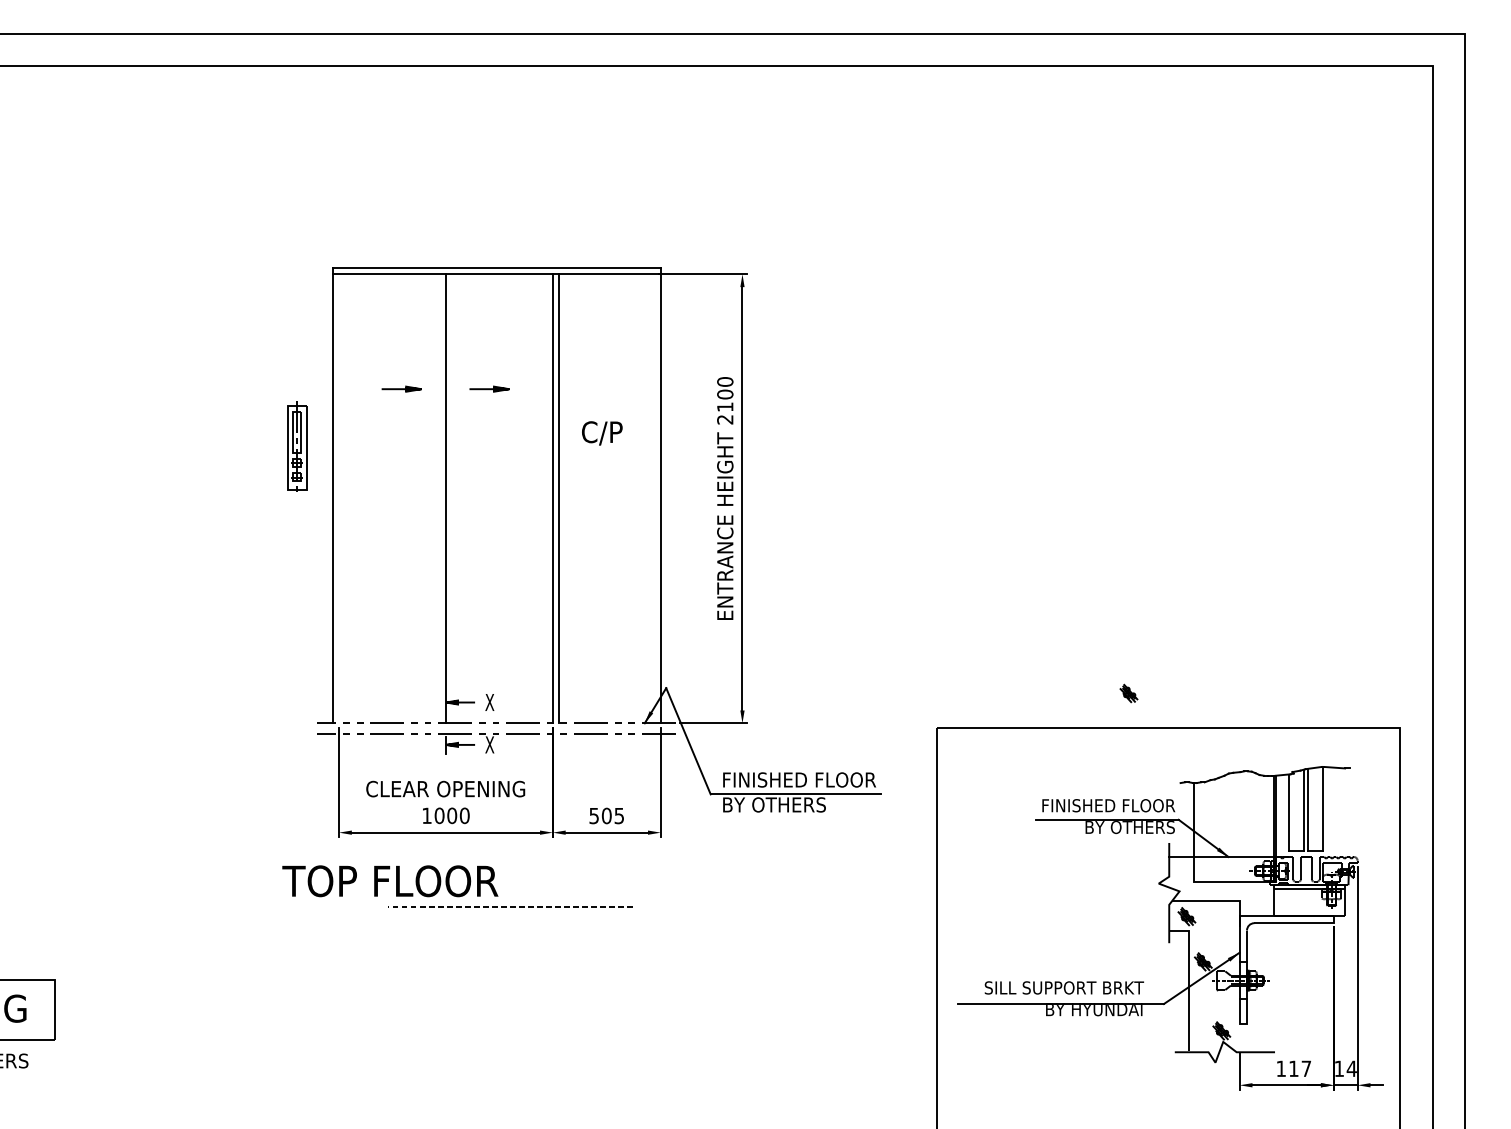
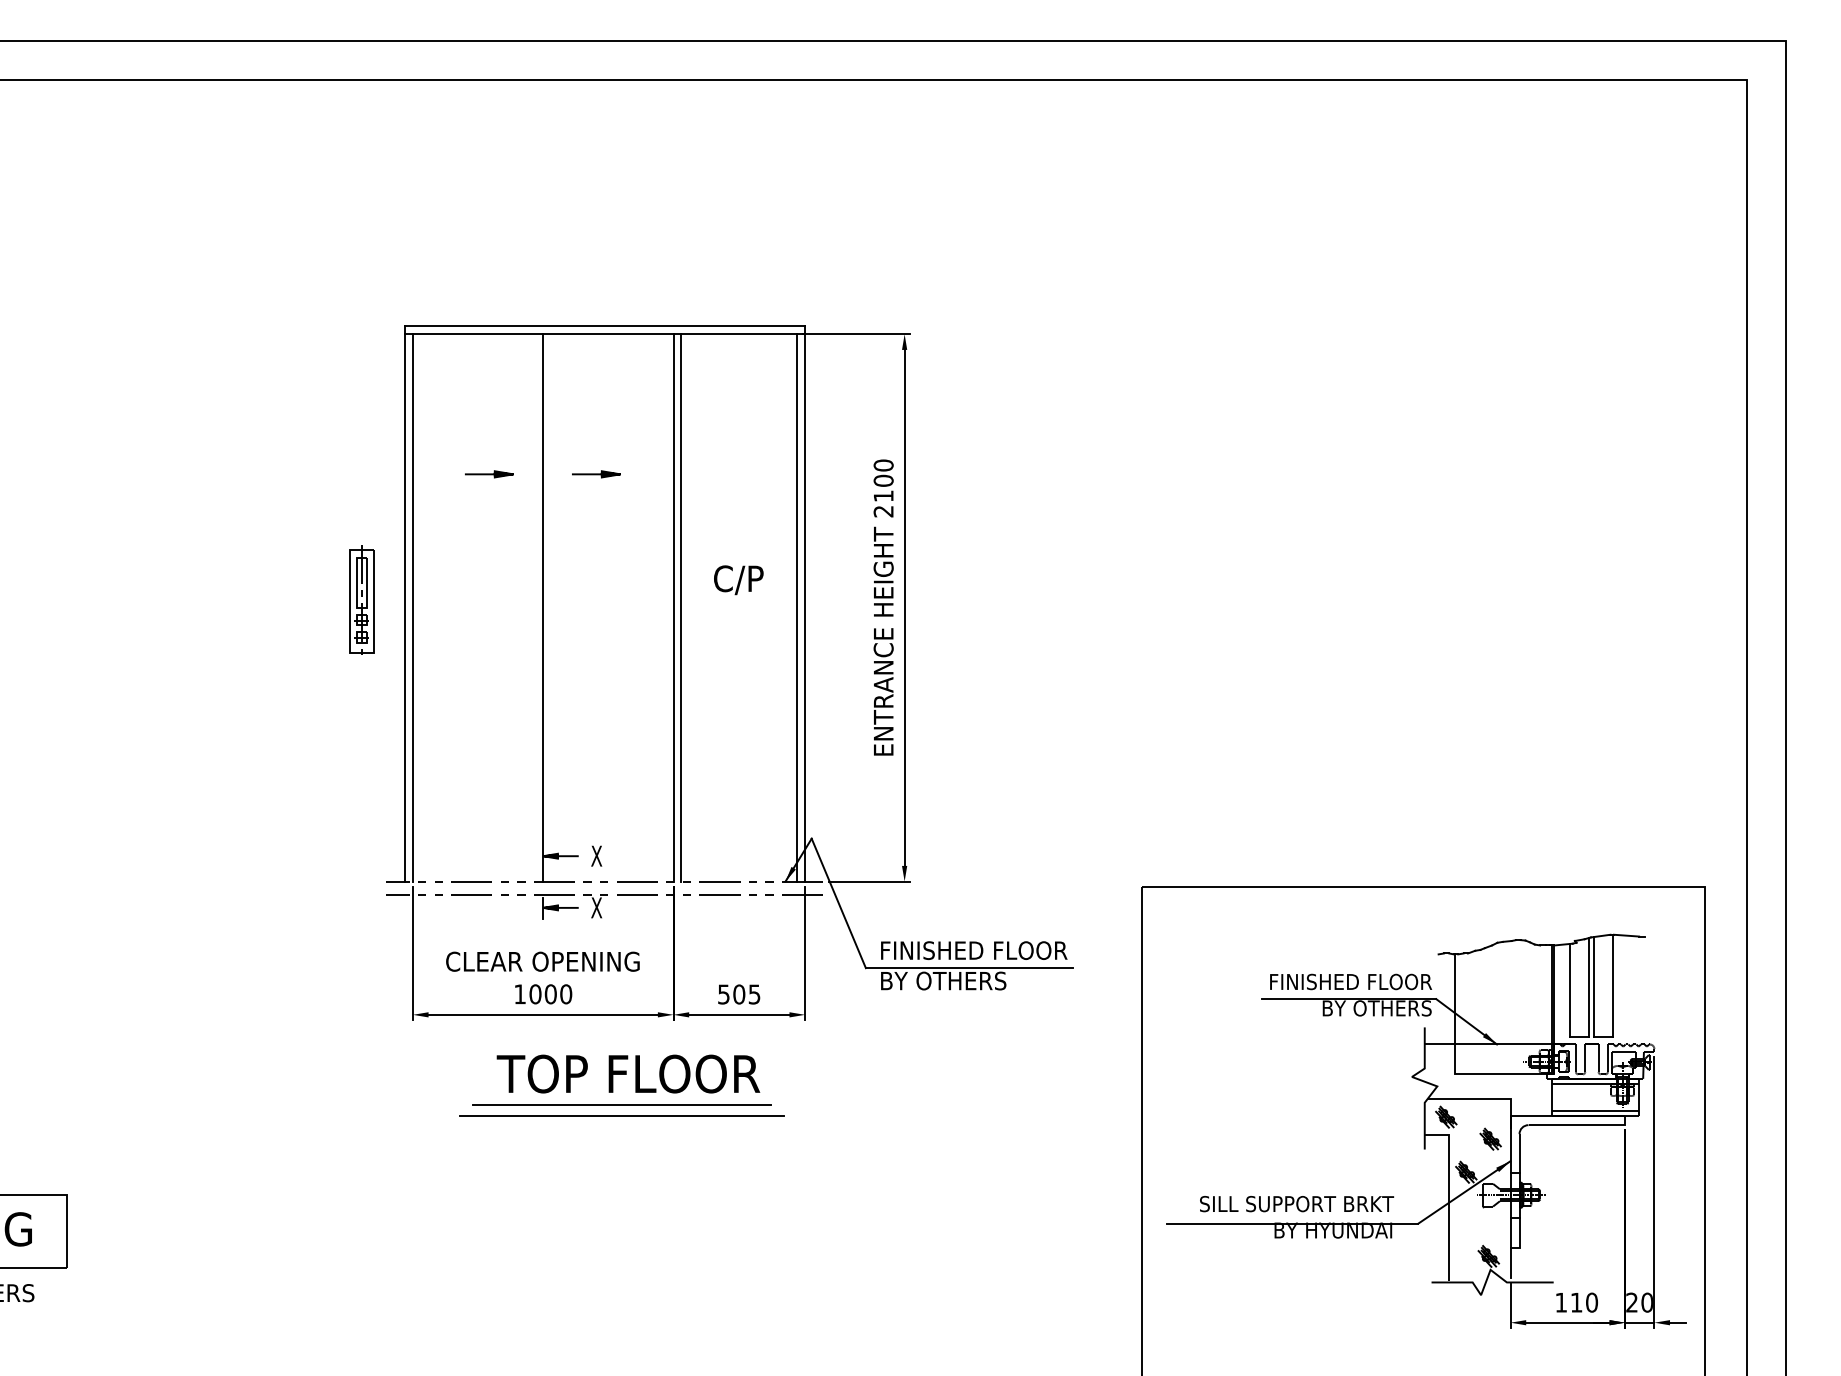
text: (602, 433) -> (738, 580), moved
part: (296, 445) -> (361, 599), moved
line: (338, 498) -> (412, 607), added
line: (654, 498) -> (797, 607), added
part: (1128, 692) -> (1490, 1138), moved
text: (390, 880) -> (628, 1073), moved
line: (510, 907) -> (621, 1105), dashed -> solid
line: (1309, 911) -> (1595, 1111), added
line: (510, 915) -> (621, 1115), added
line: (1239, 1035) -> (1510, 1262), added
text: (1306, 1068) -> (1592, 1302), 117 -> 110
text: (1345, 1068) -> (1639, 1302), 14 -> 20

